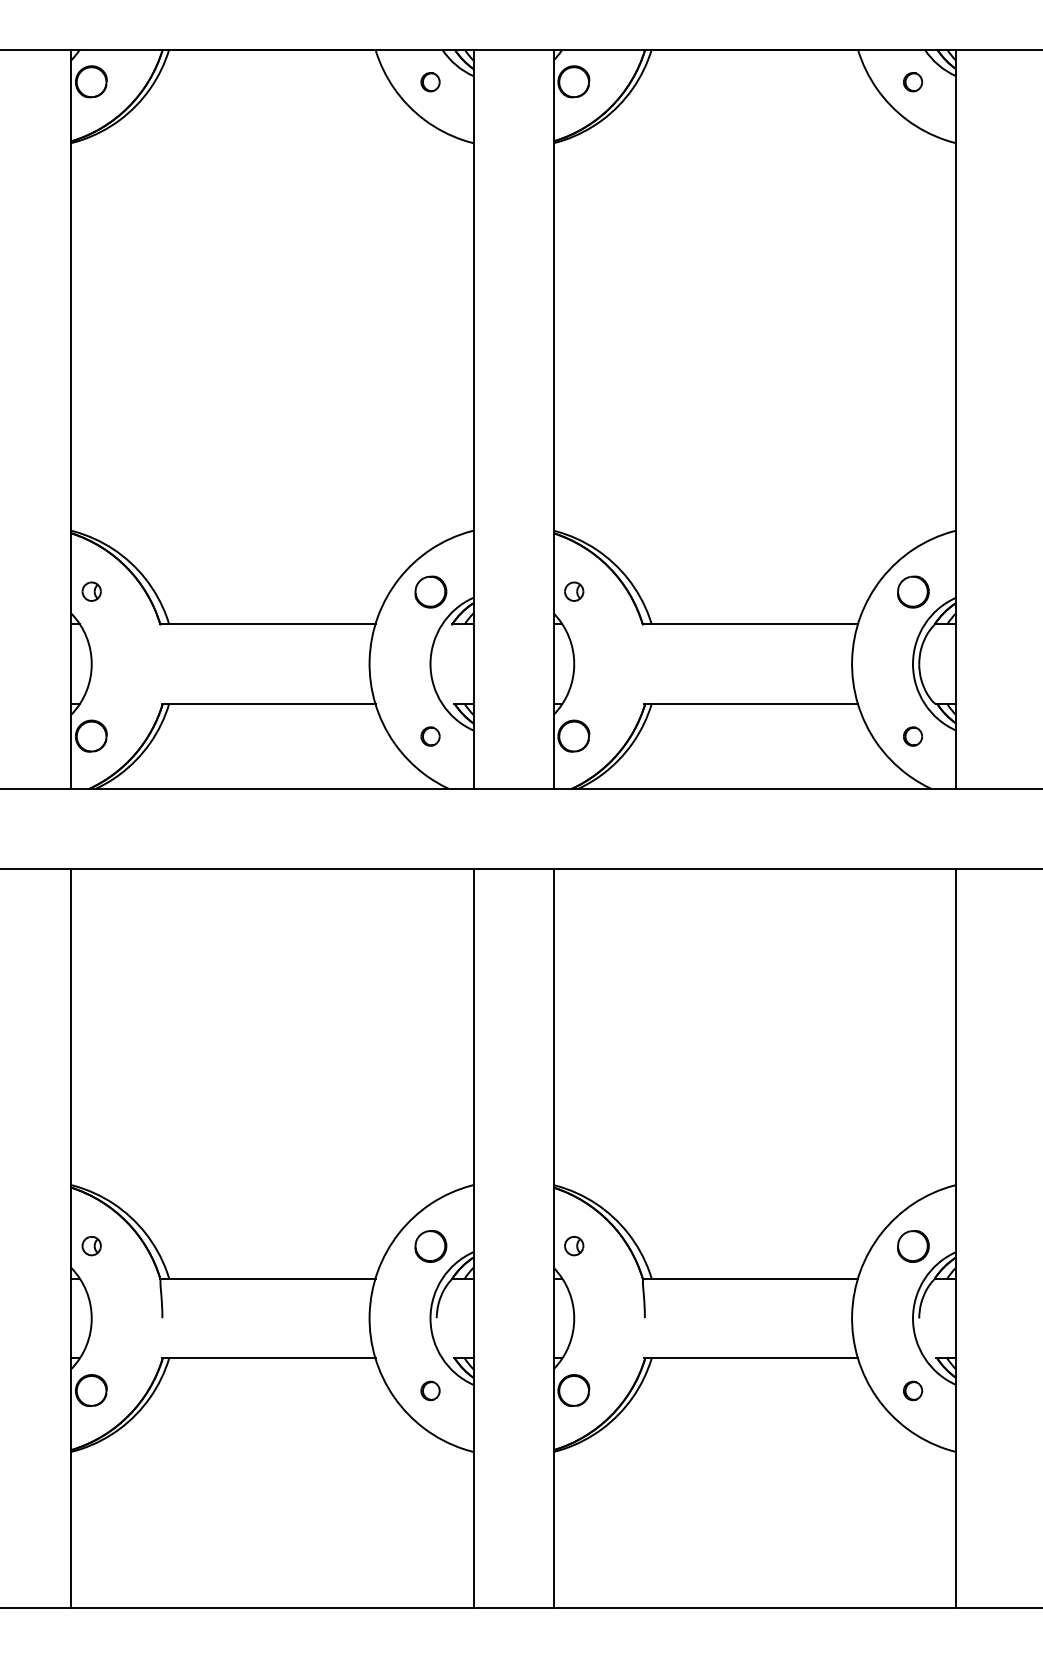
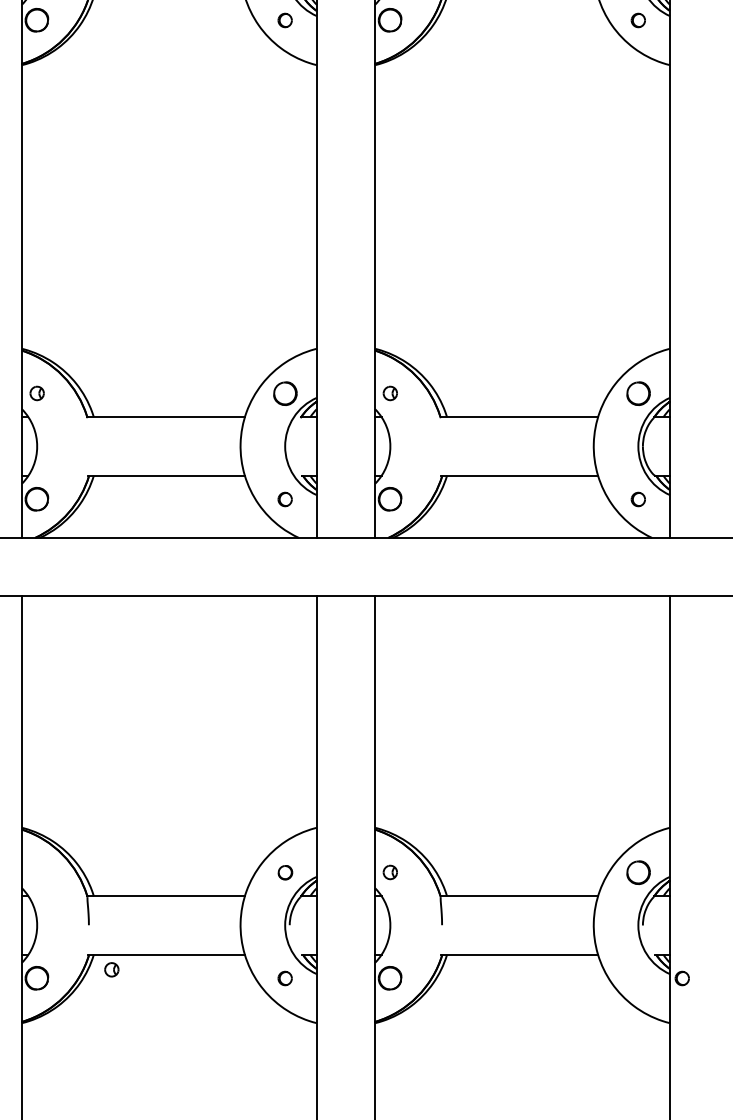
part: (91, 1246) -> (111, 970), moved
part: (430, 1246) -> (285, 872), size x0.6
part: (913, 1390) -> (682, 978), moved

